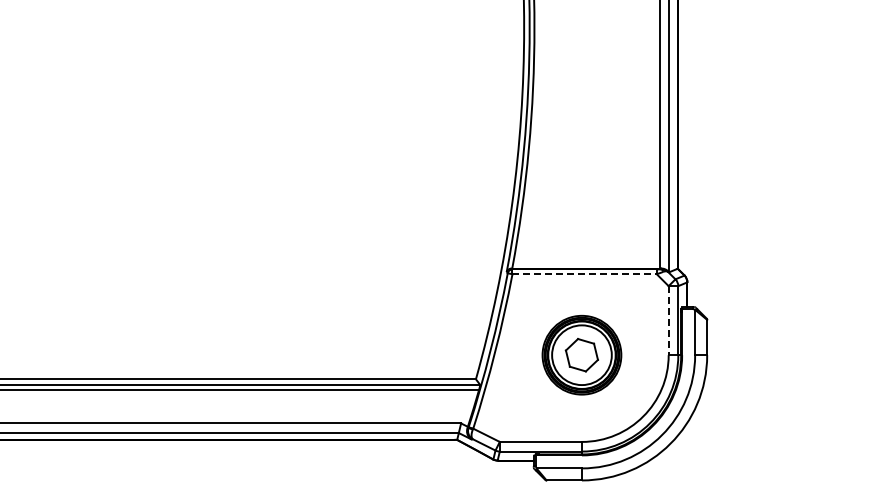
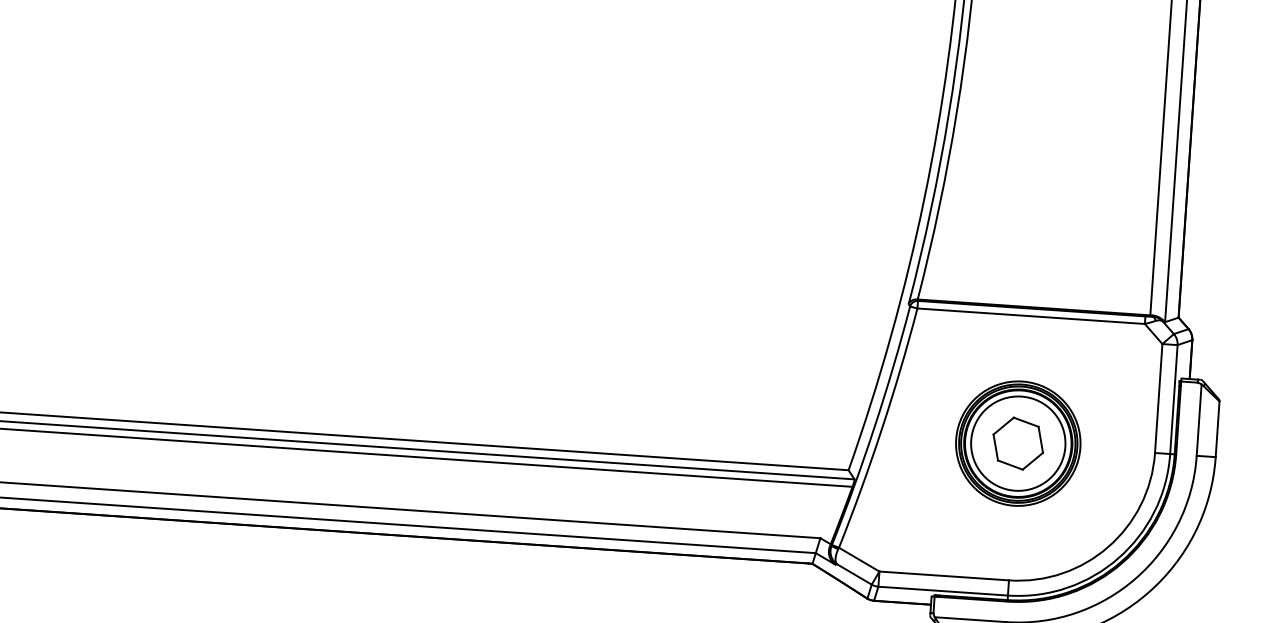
line: (585, 274) -> (1032, 316), dashed -> solid
line: (668, 320) -> (1158, 398), dashed -> solid

